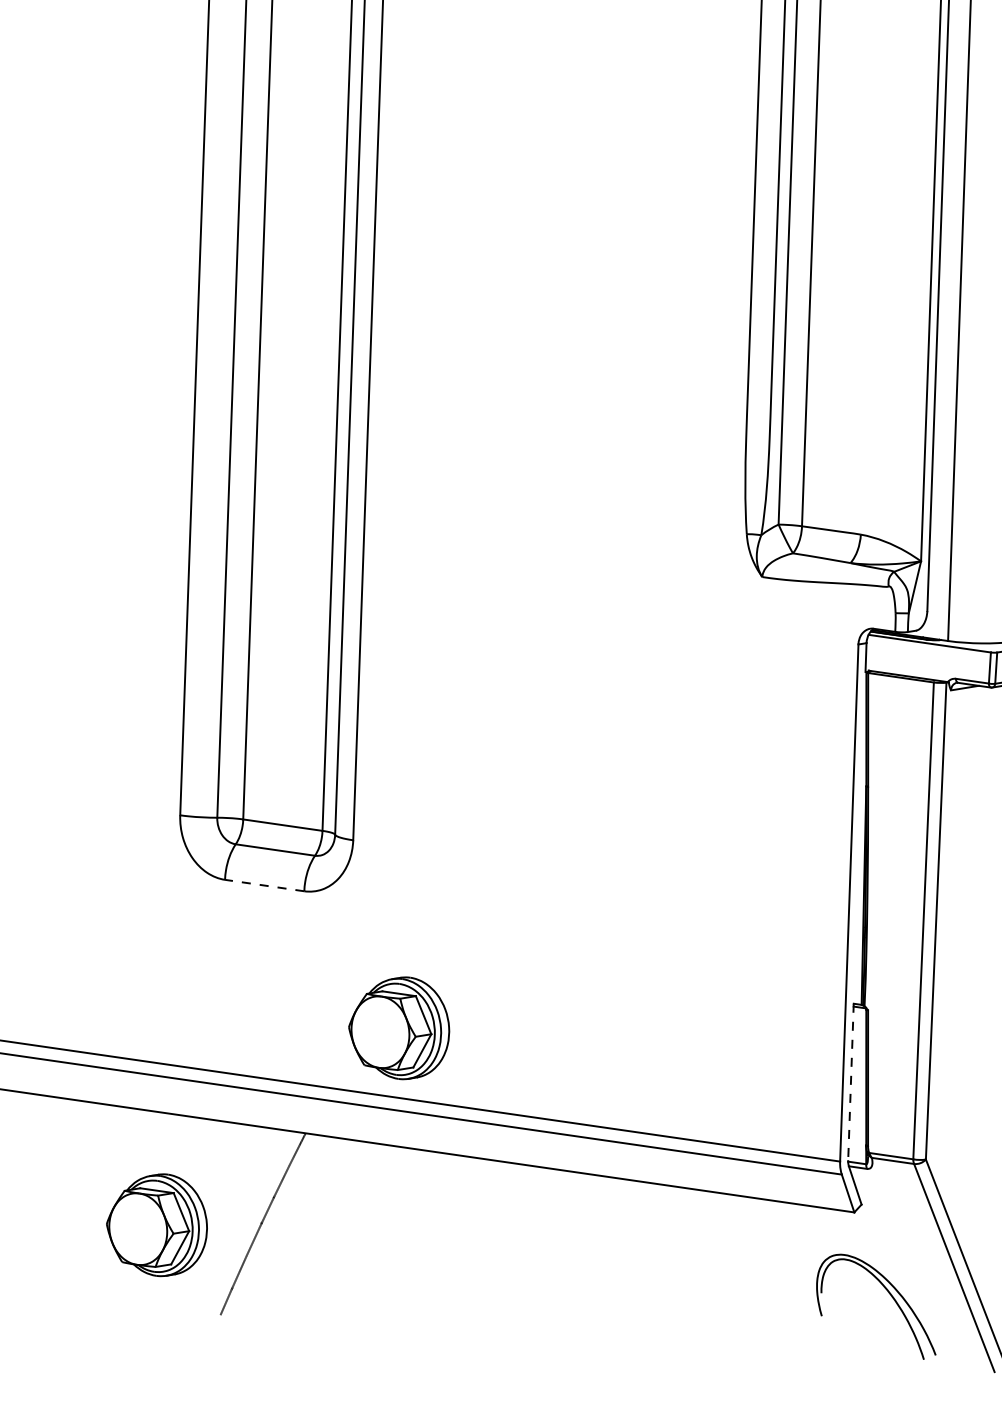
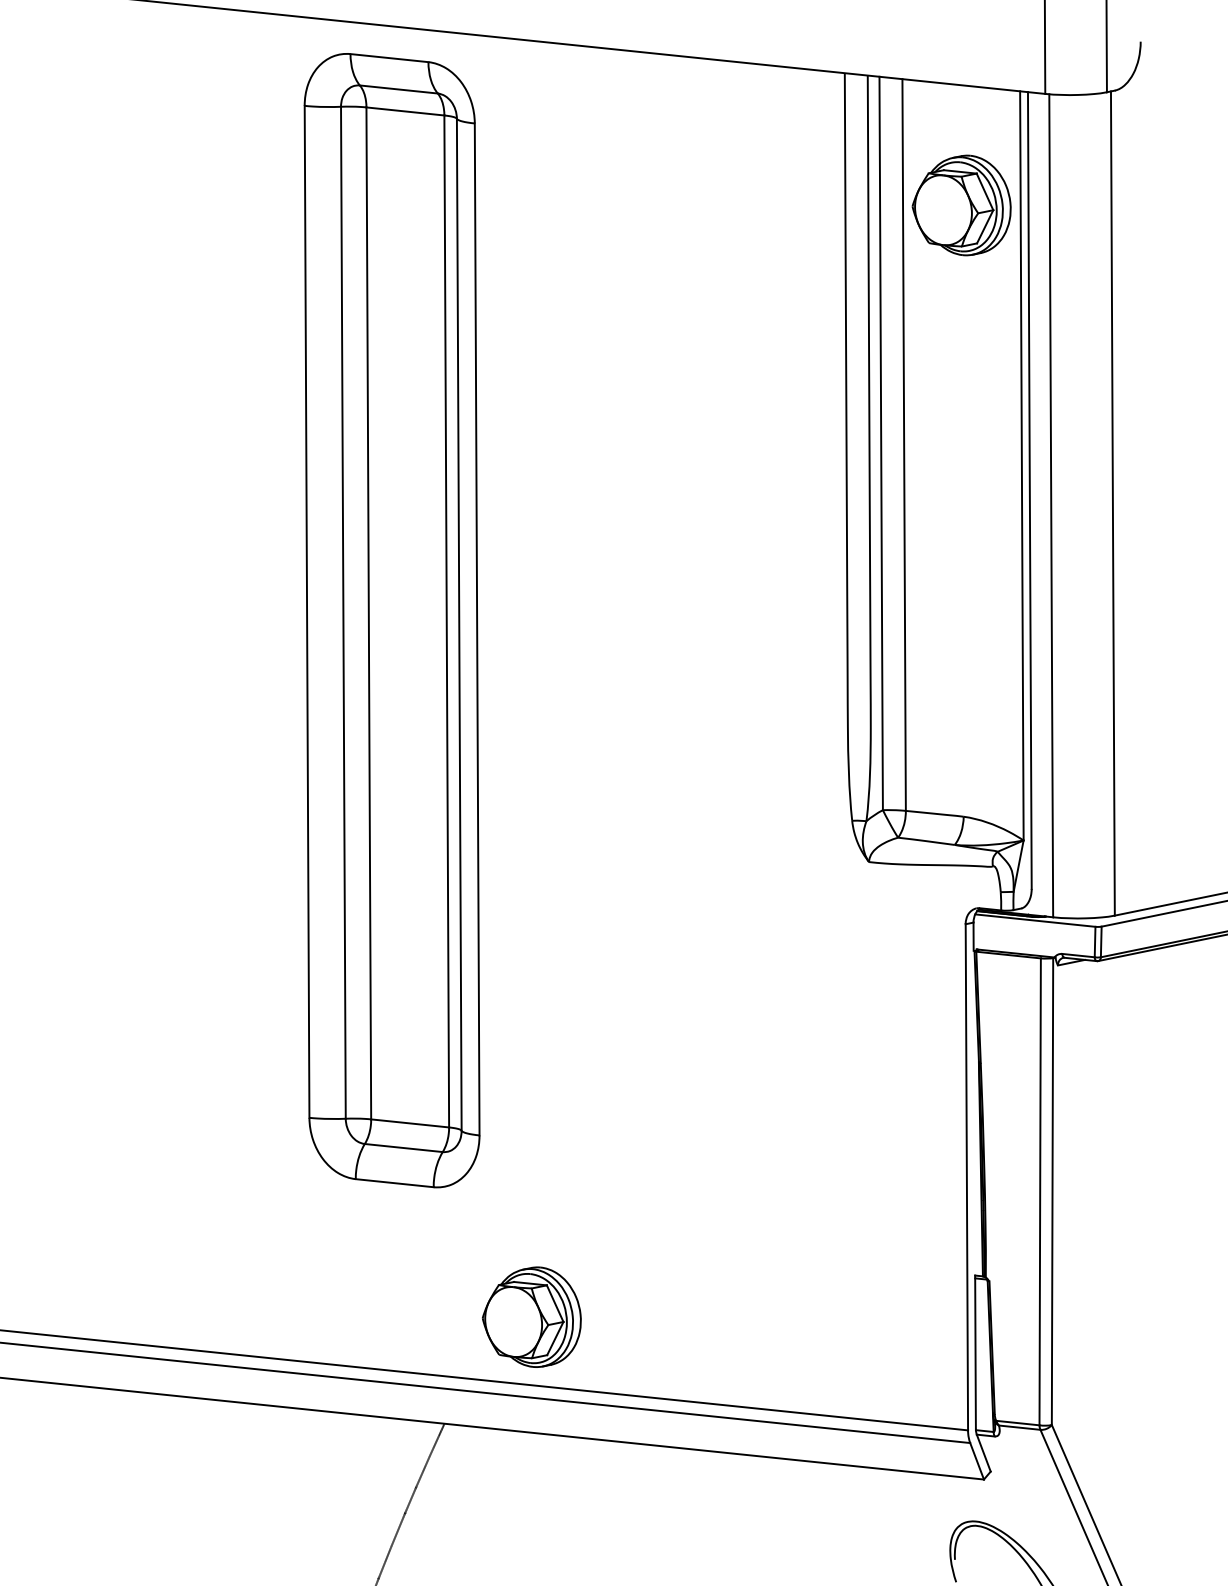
line: (264, 885) -> (394, 1183), dashed -> solid
line: (850, 1082) -> (975, 1352), dashed -> solid
part: (156, 1224) -> (302, 1518), removed

